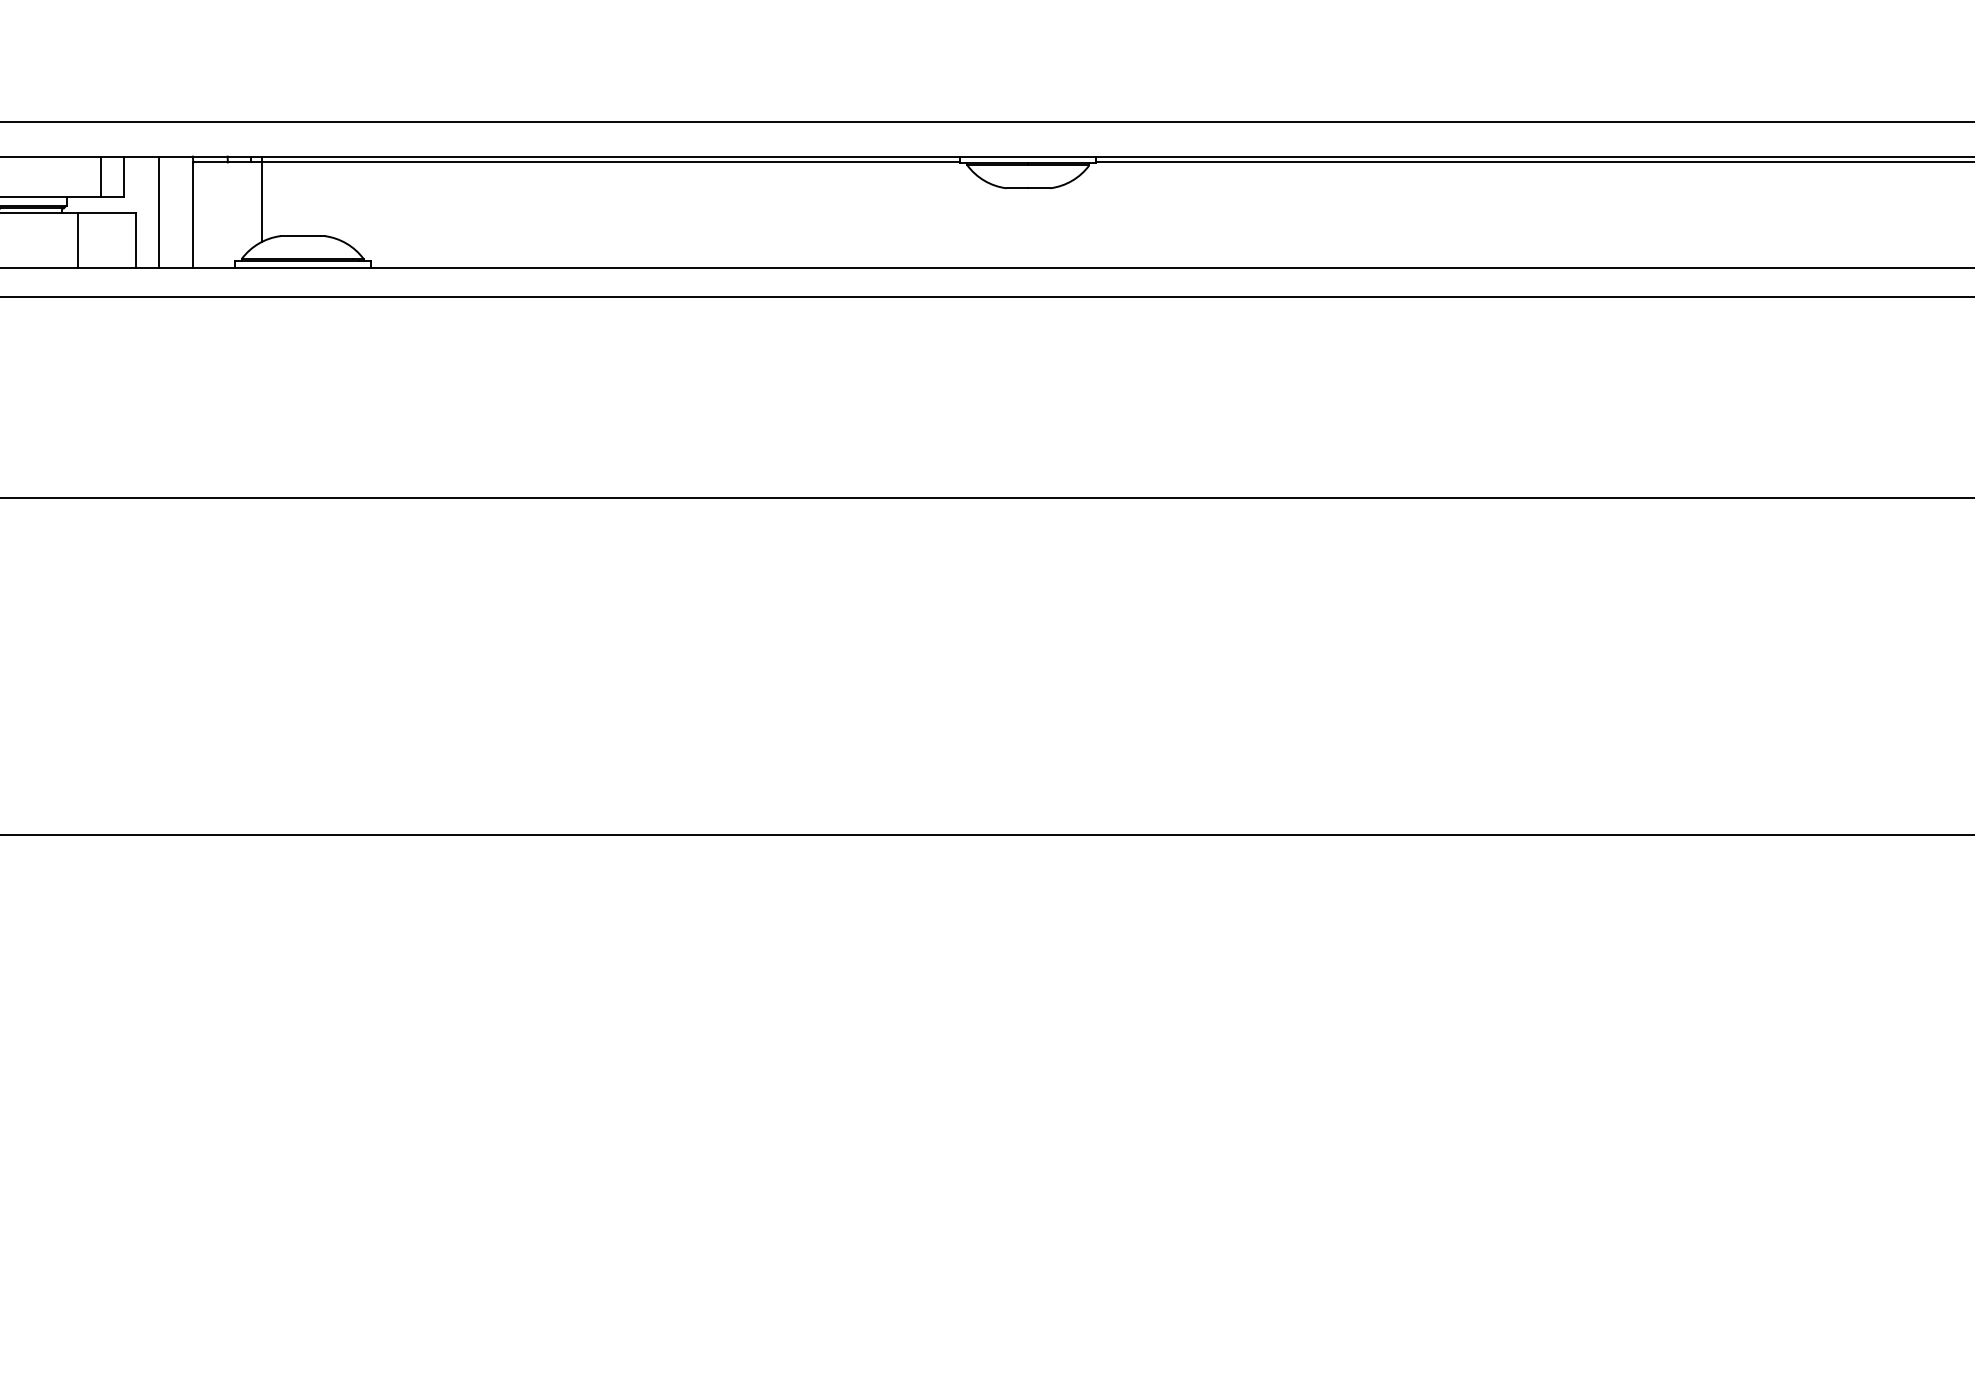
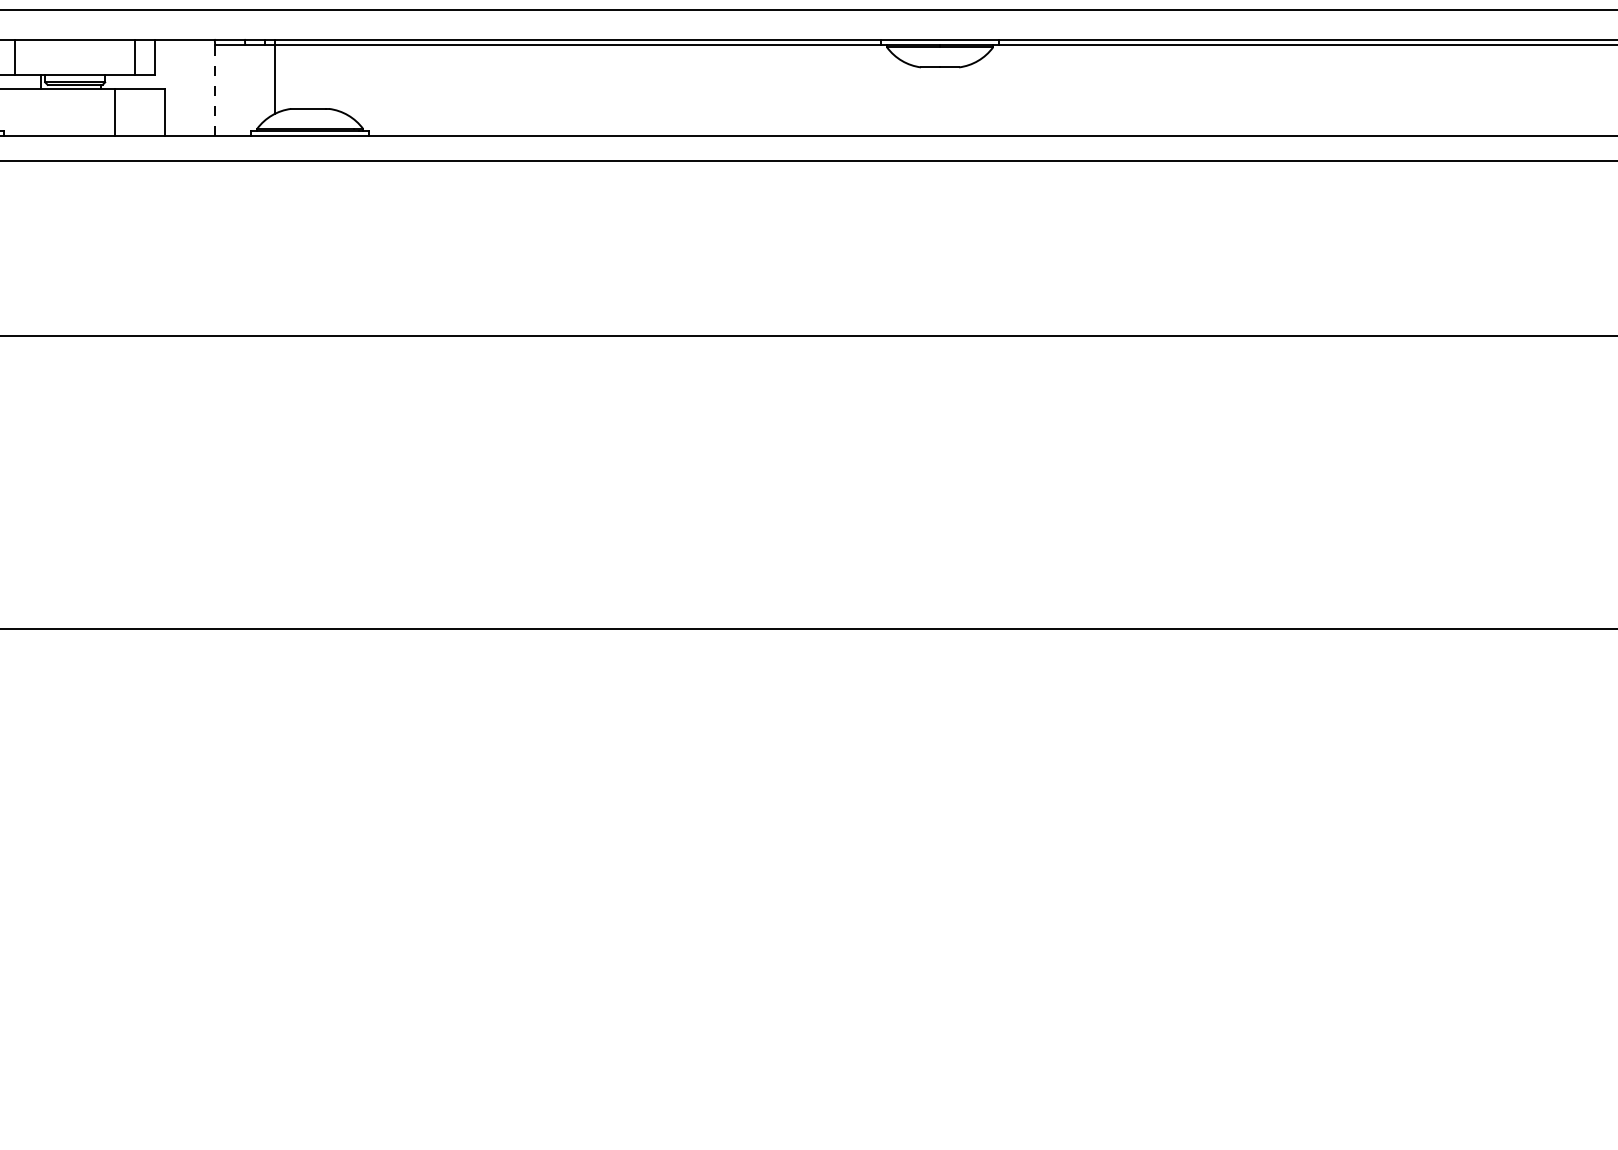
line: (158, 211) -> (184, 87), removed
line: (193, 215) -> (215, 91), solid -> dashed

